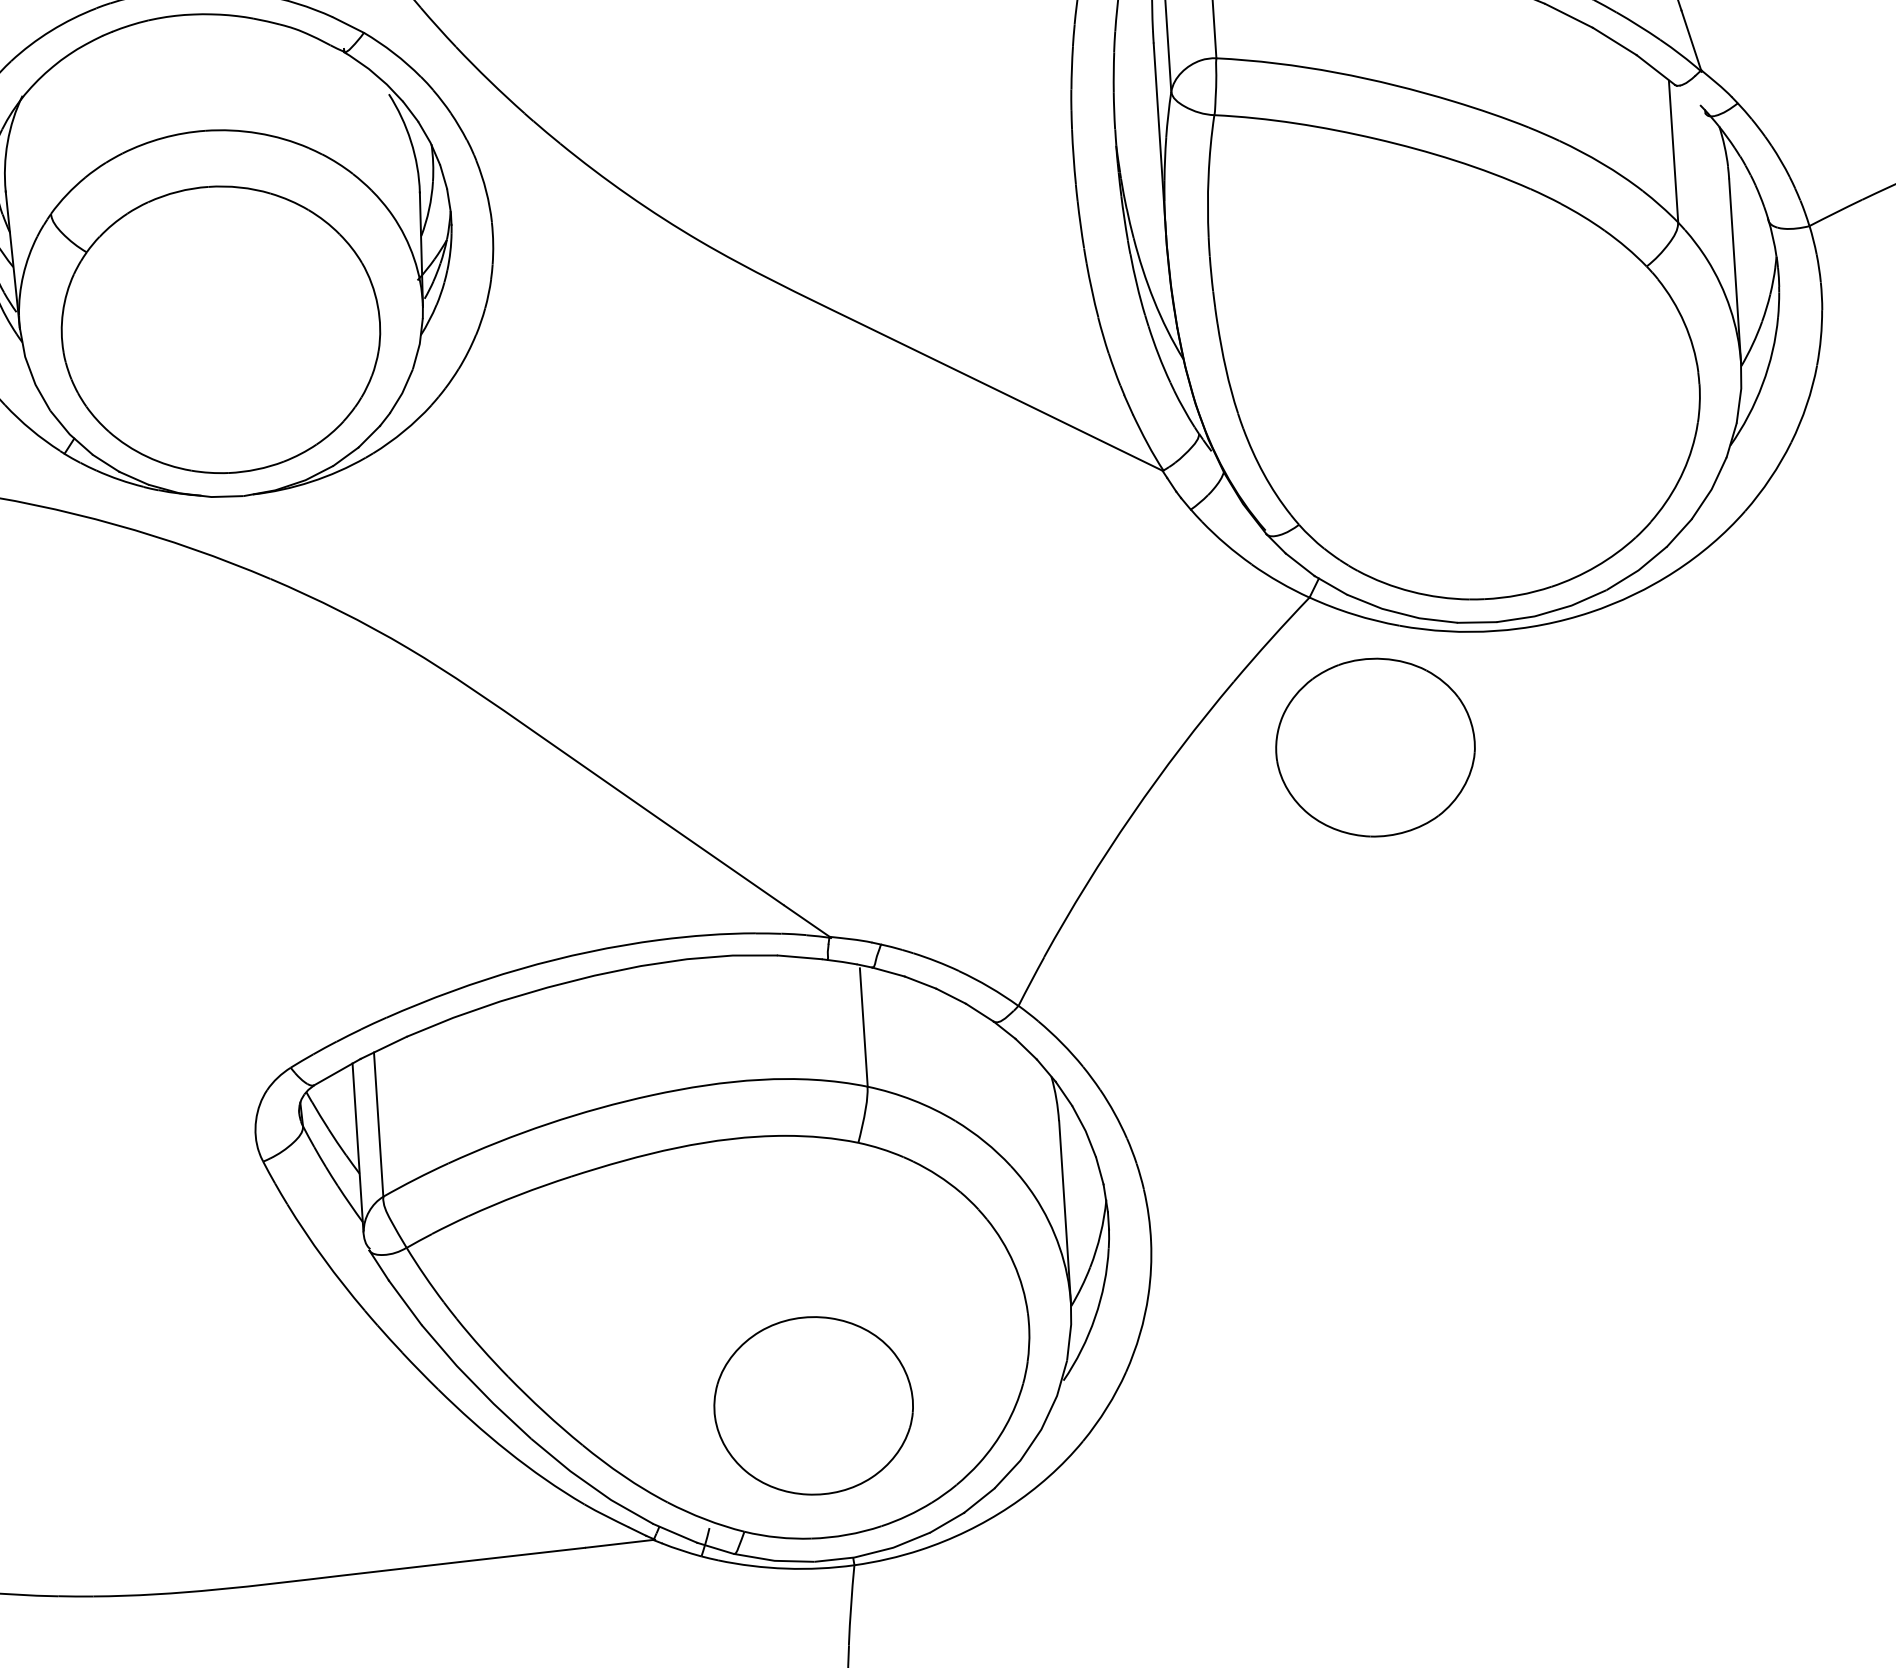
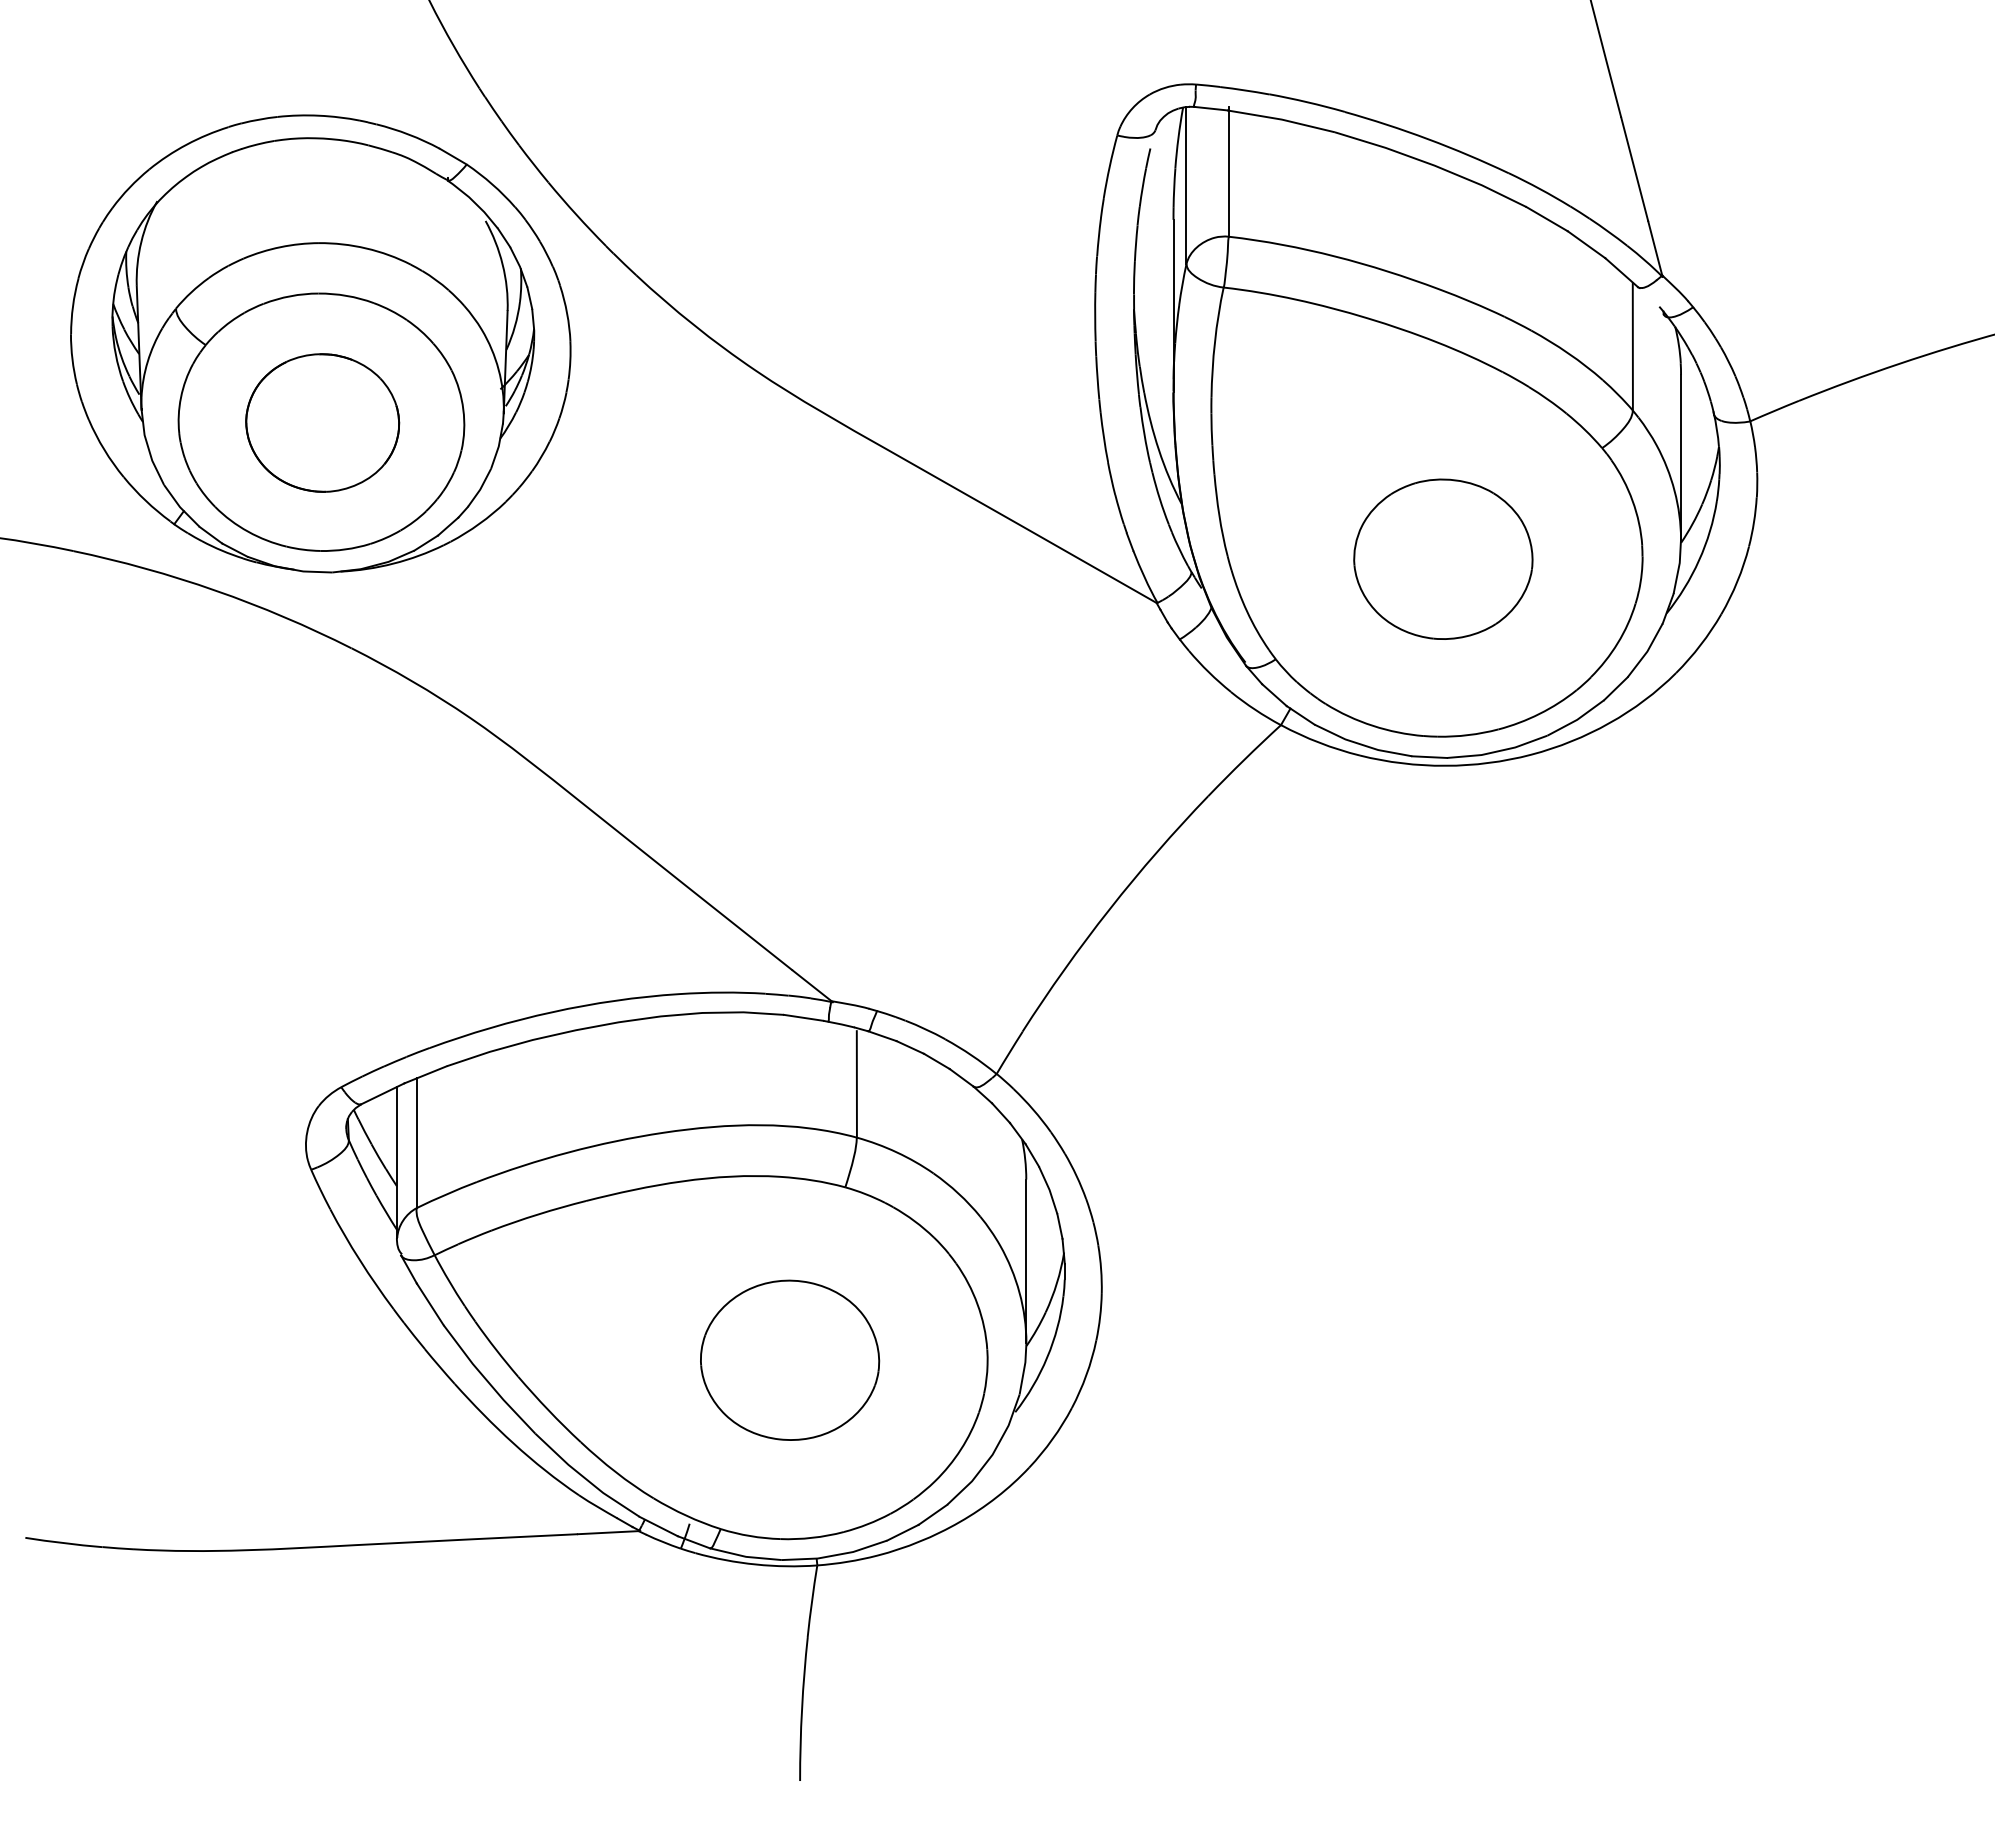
part: (222, 330) -> (322, 422), added
part: (1375, 746) -> (1443, 558), moved
part: (814, 1404) -> (790, 1359), moved

